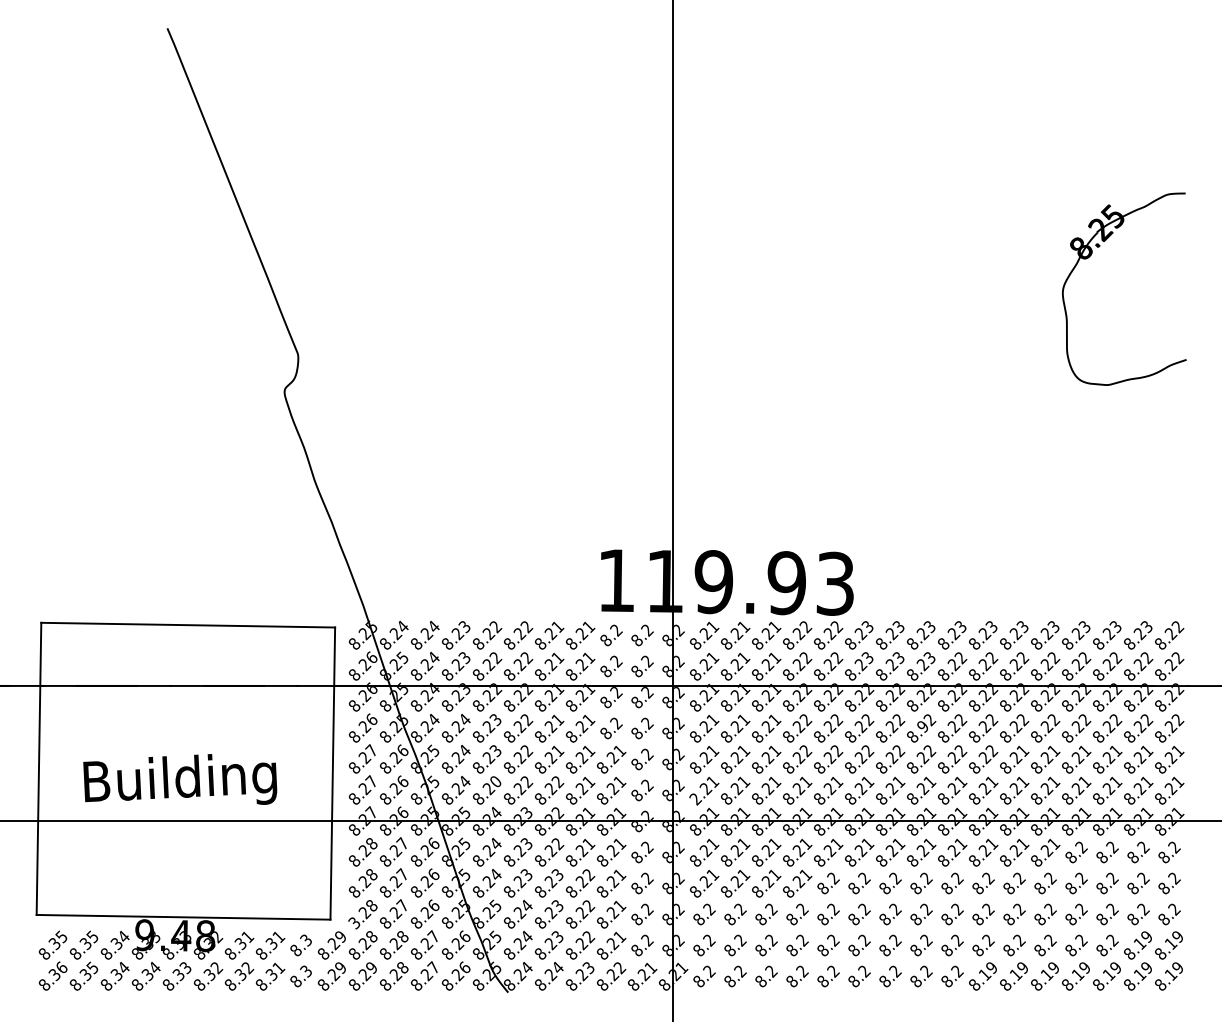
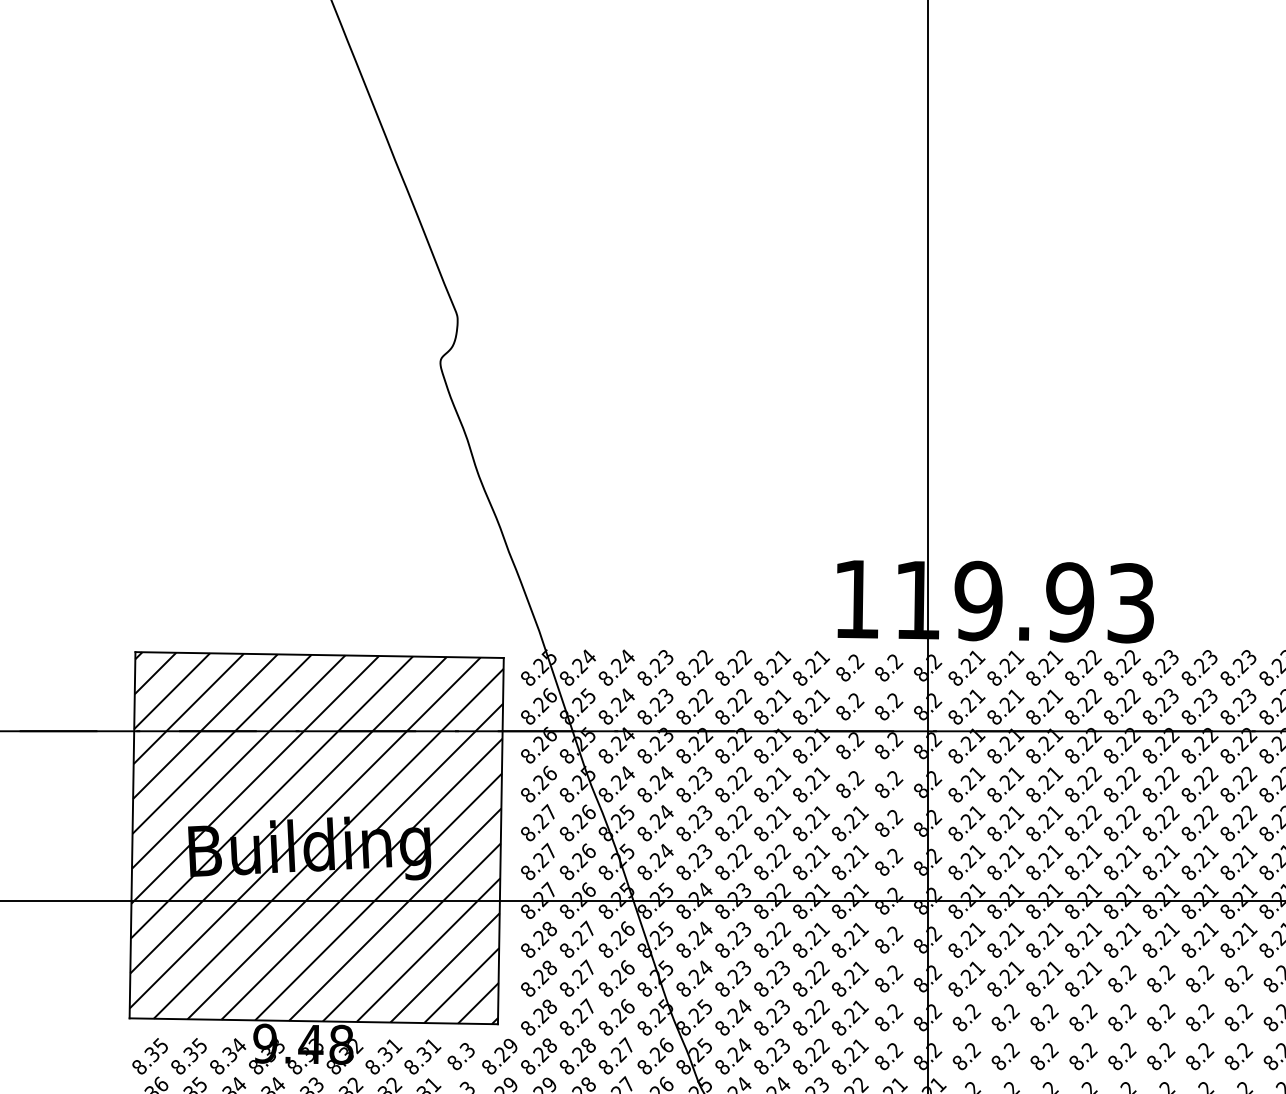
text: (922, 727) -> (1240, 783), 8.92 -> 8.22
hatch: (185, 770) -> (316, 837), added
text: (495, 782) -> (704, 852), 8.20 -> 8.23
text: (695, 799) -> (955, 873), 2.21 -> 8.21
text: (354, 923) -> (528, 1029), 3.28 -> 8.28

